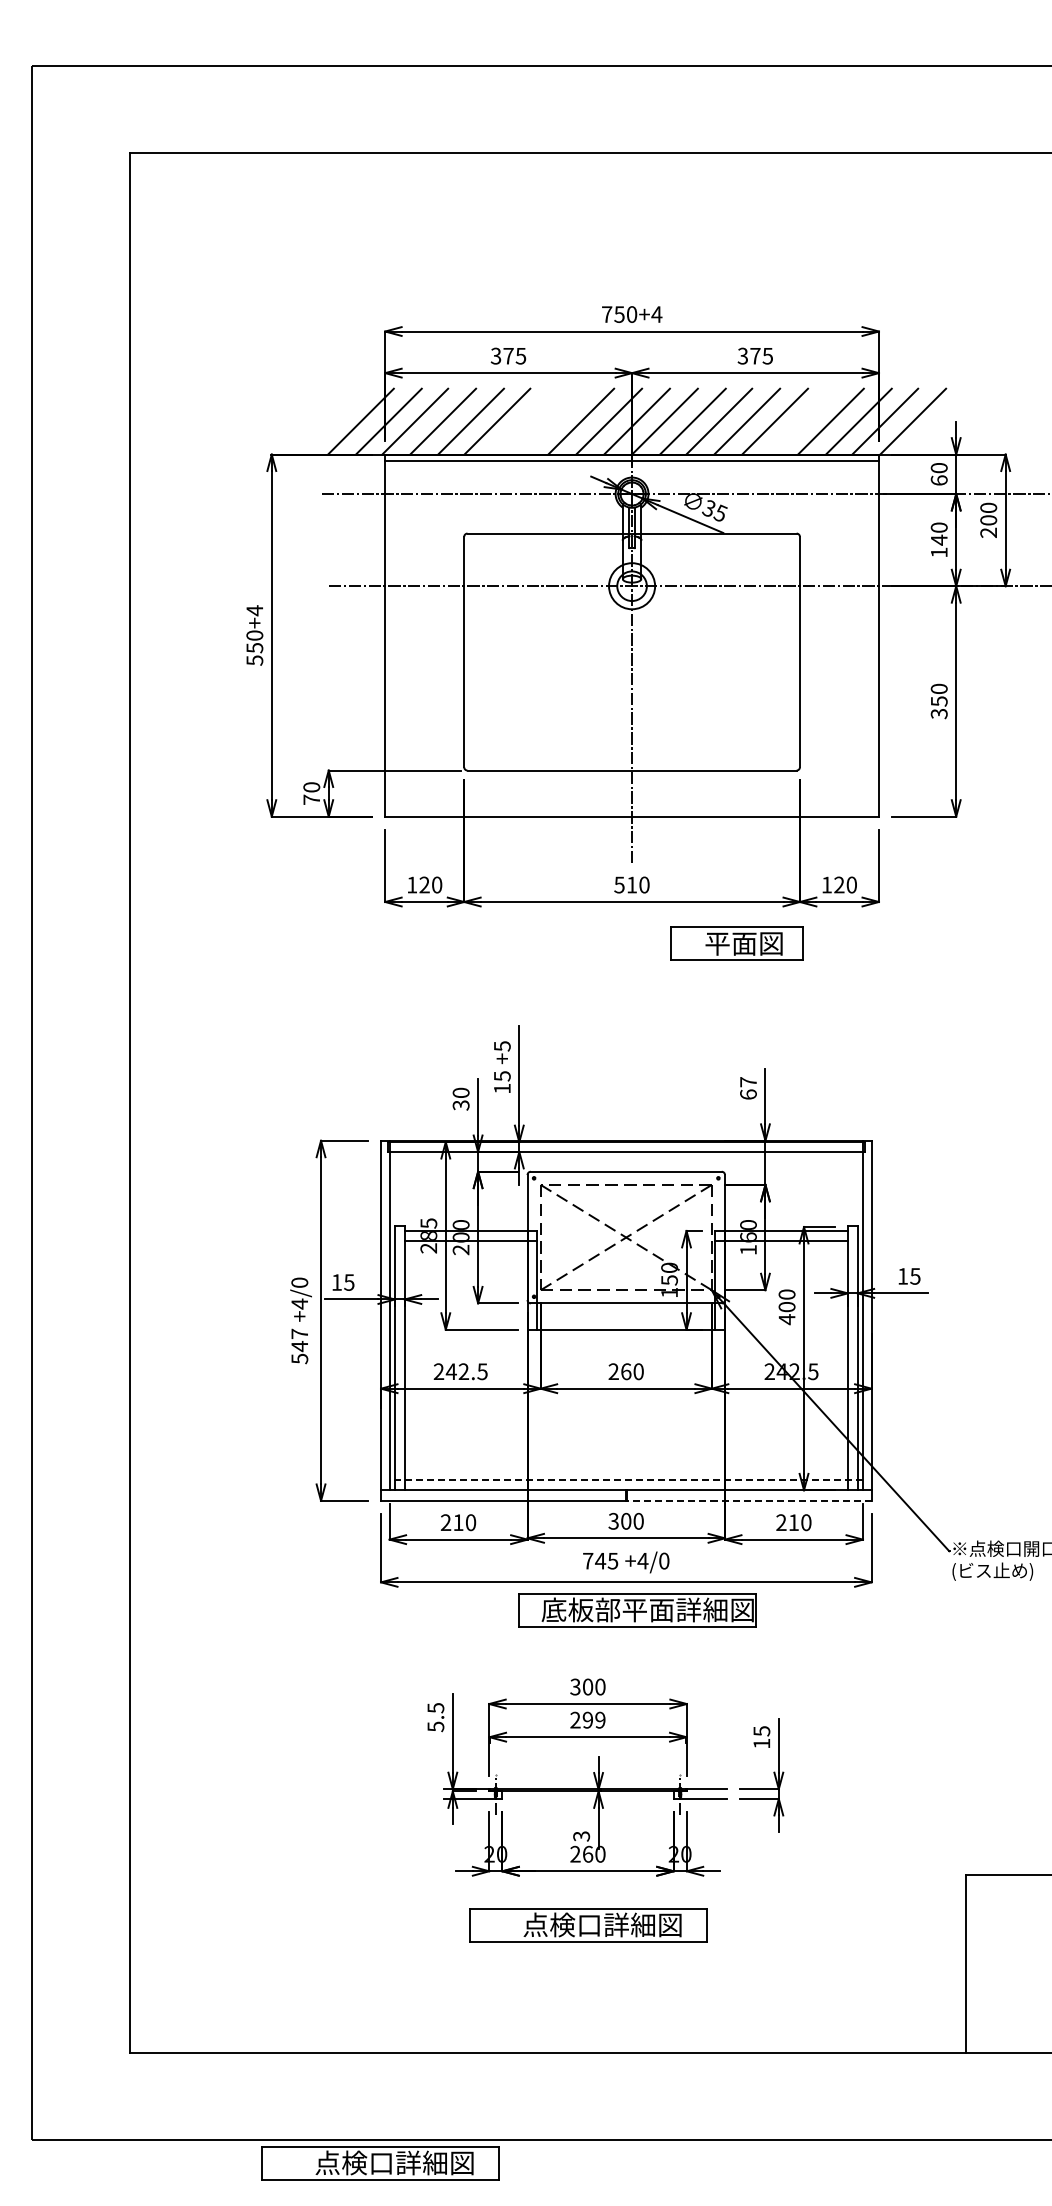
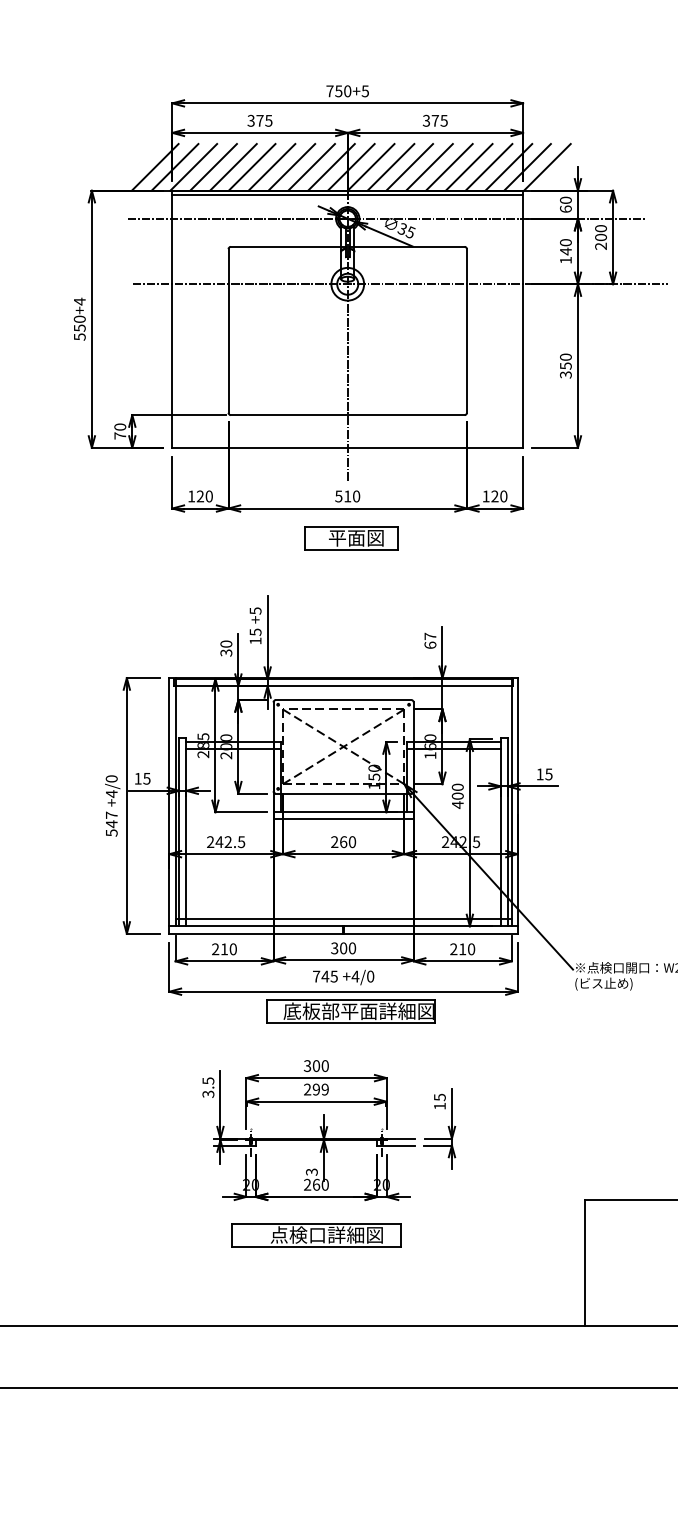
text: (656, 314) -> (365, 91), 750+4 -> 750+5
line: (525, 421) -> (272, 167), added
line: (553, 421) -> (291, 167), added
line: (802, 421) -> (468, 167), added
part: (736, 943) -> (350, 537), moved
line: (626, 1339) -> (343, 819), added
line: (626, 1479) -> (343, 918), dashed -> solid
line: (748, 1500) -> (430, 933), dashed -> solid
text: (435, 1726) -> (208, 1094), 5.5 -> 3.5
part: (380, 2163) -> (169, 1404), removed

